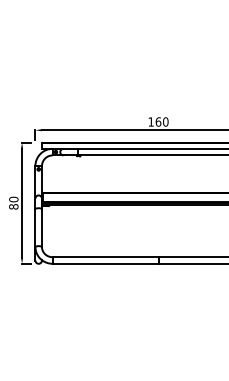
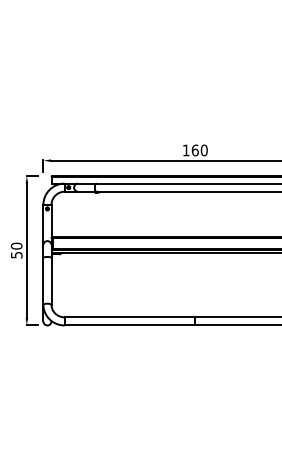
text: (13, 206) -> (16, 254), 80 -> 50

